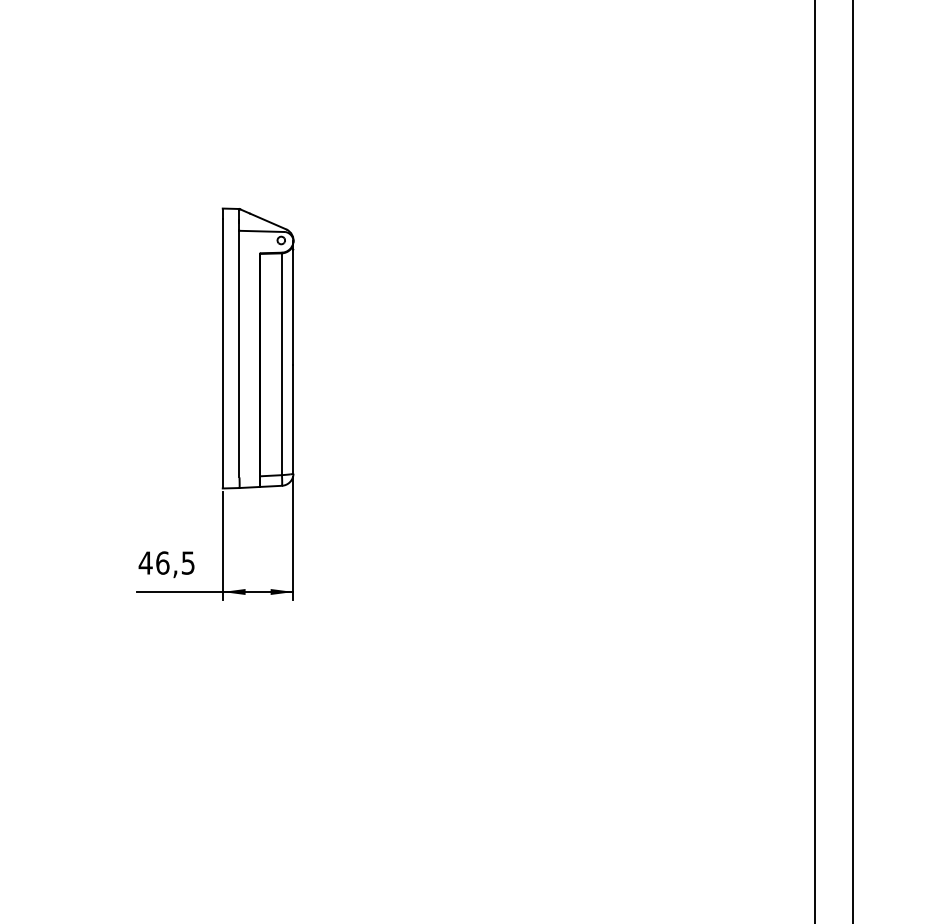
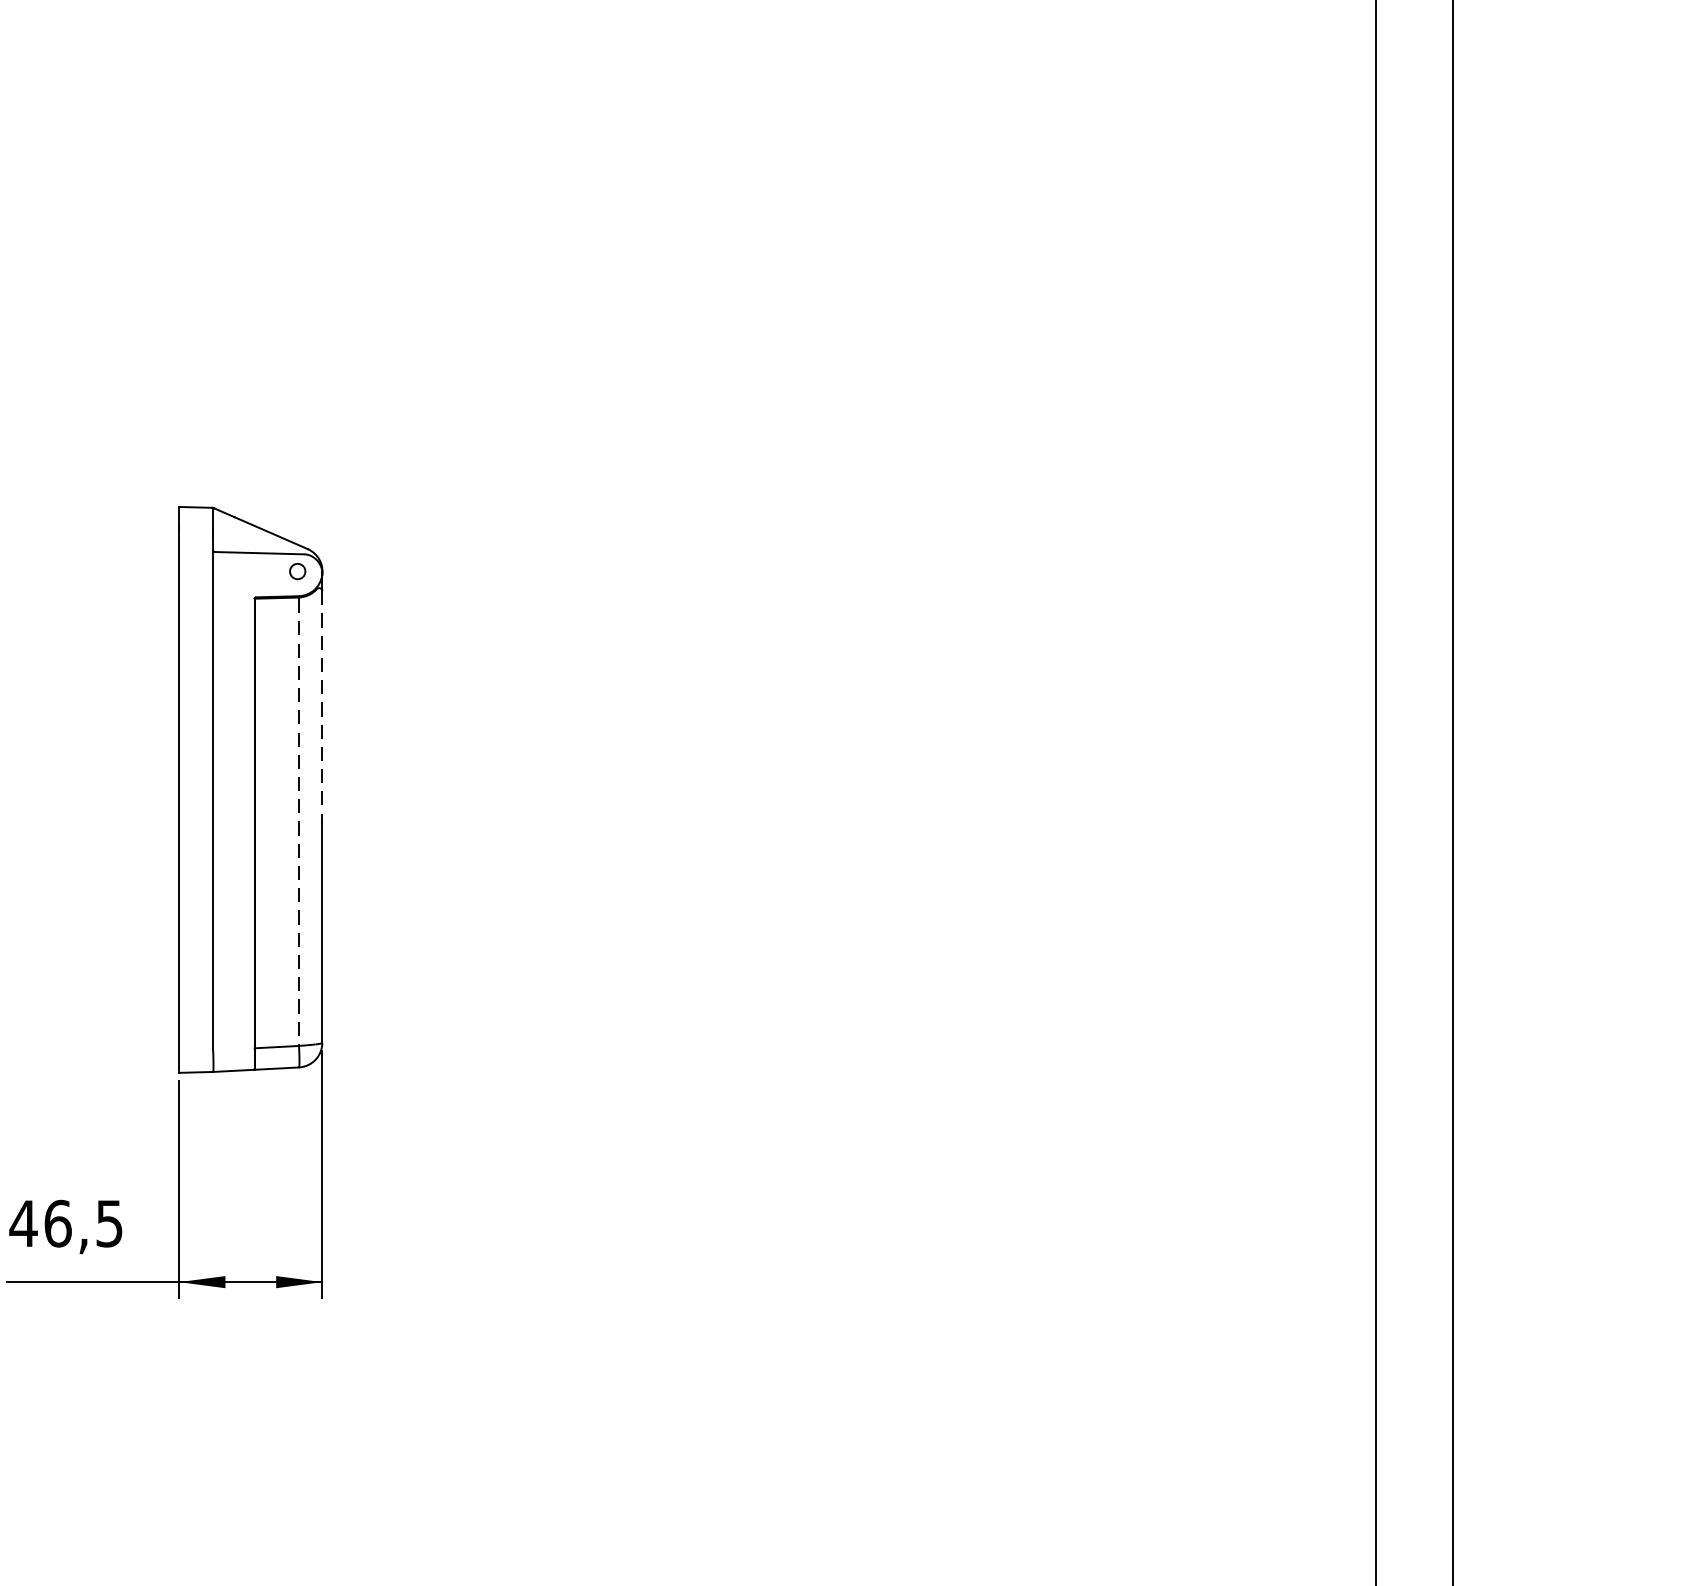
line: (293, 308) -> (322, 708), solid -> dashed
line: (281, 364) -> (298, 822), solid -> dashed

